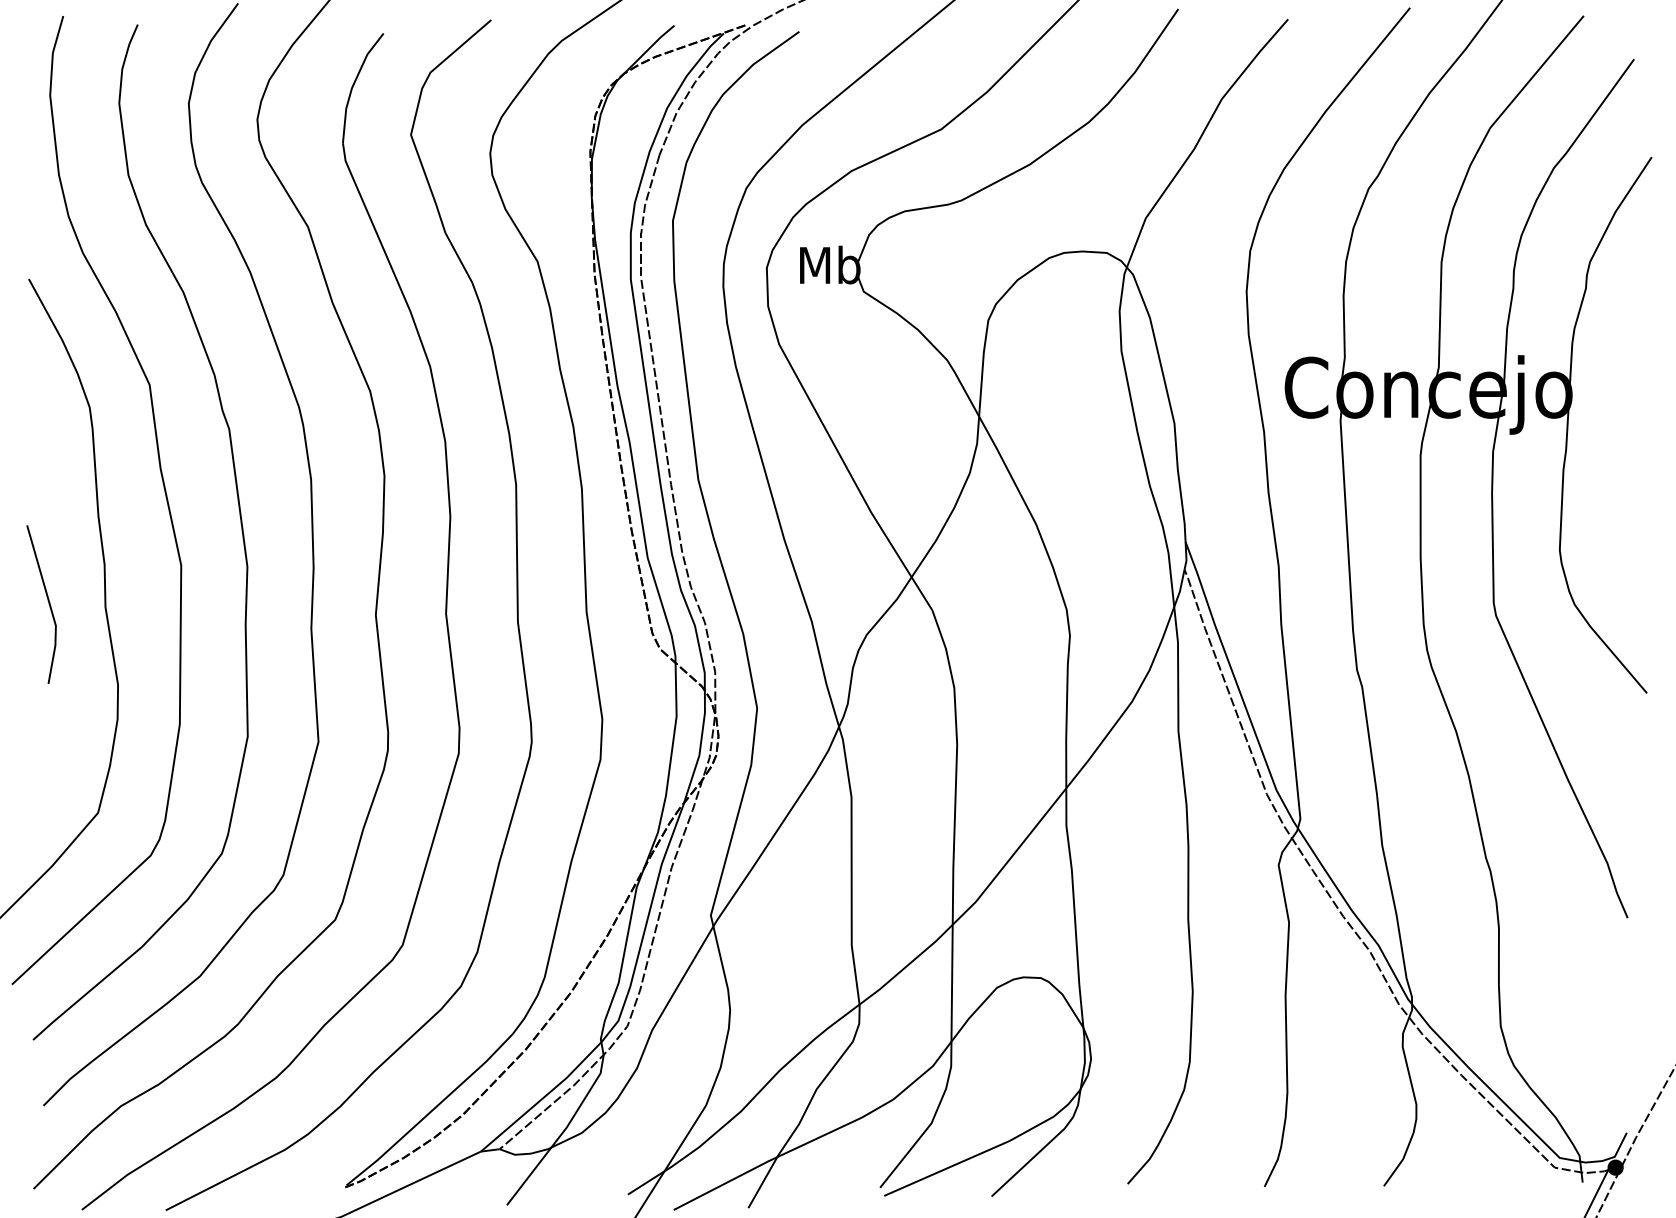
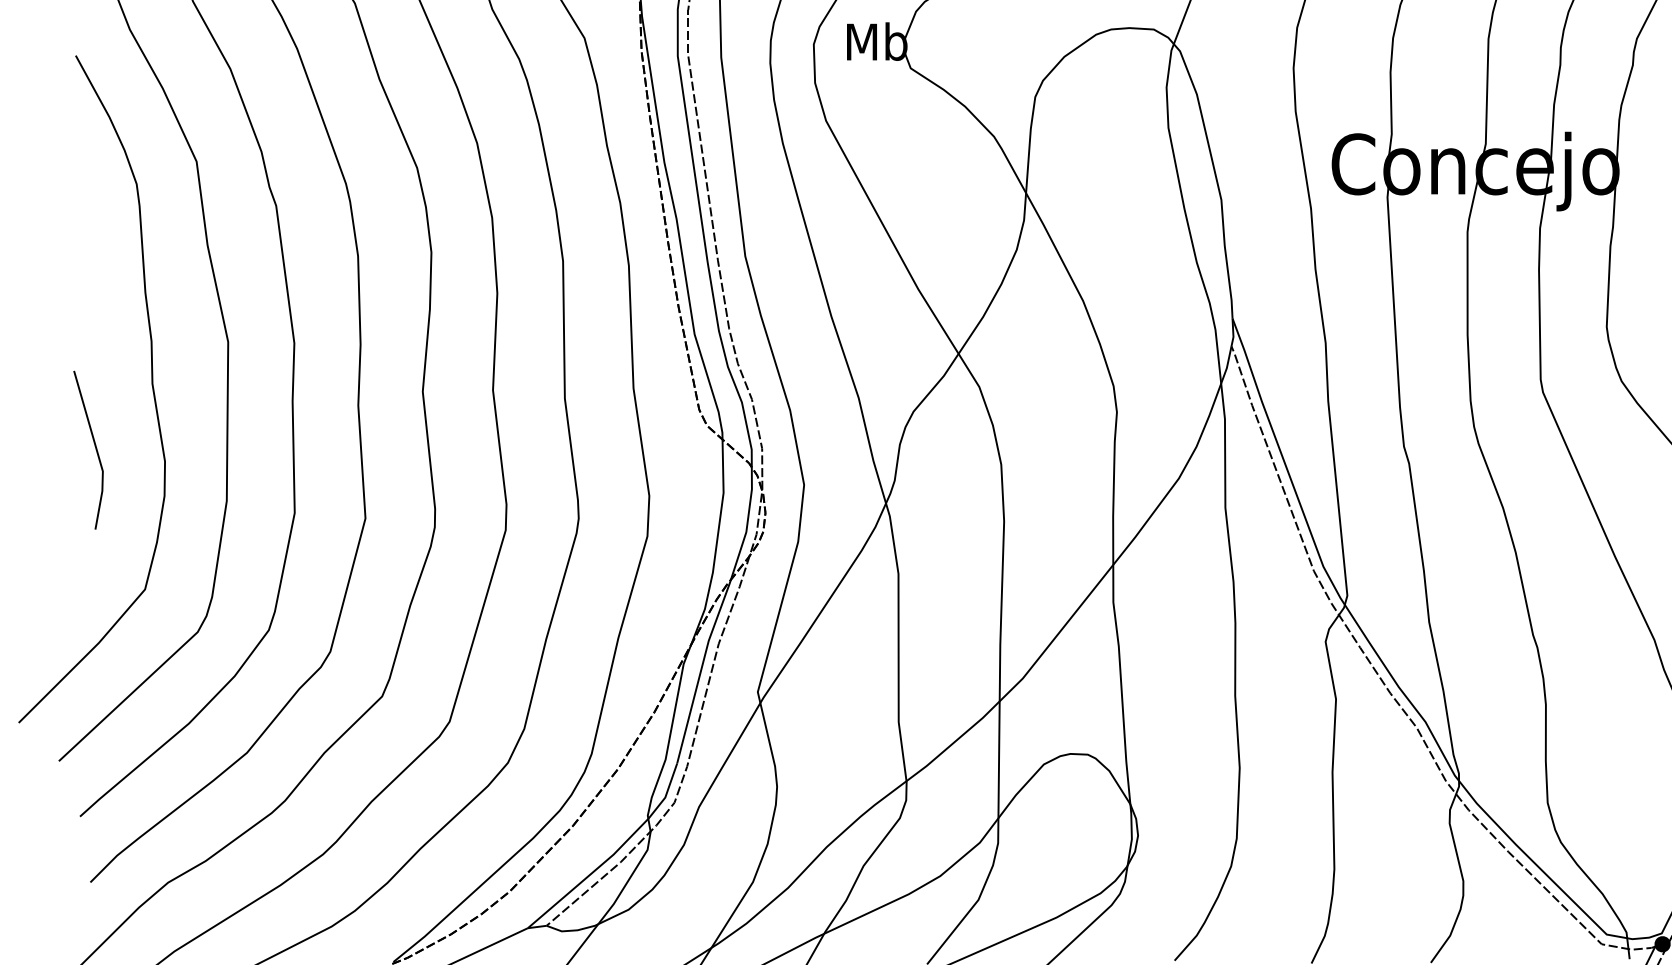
line: (48, 604) -> (95, 450), moved

